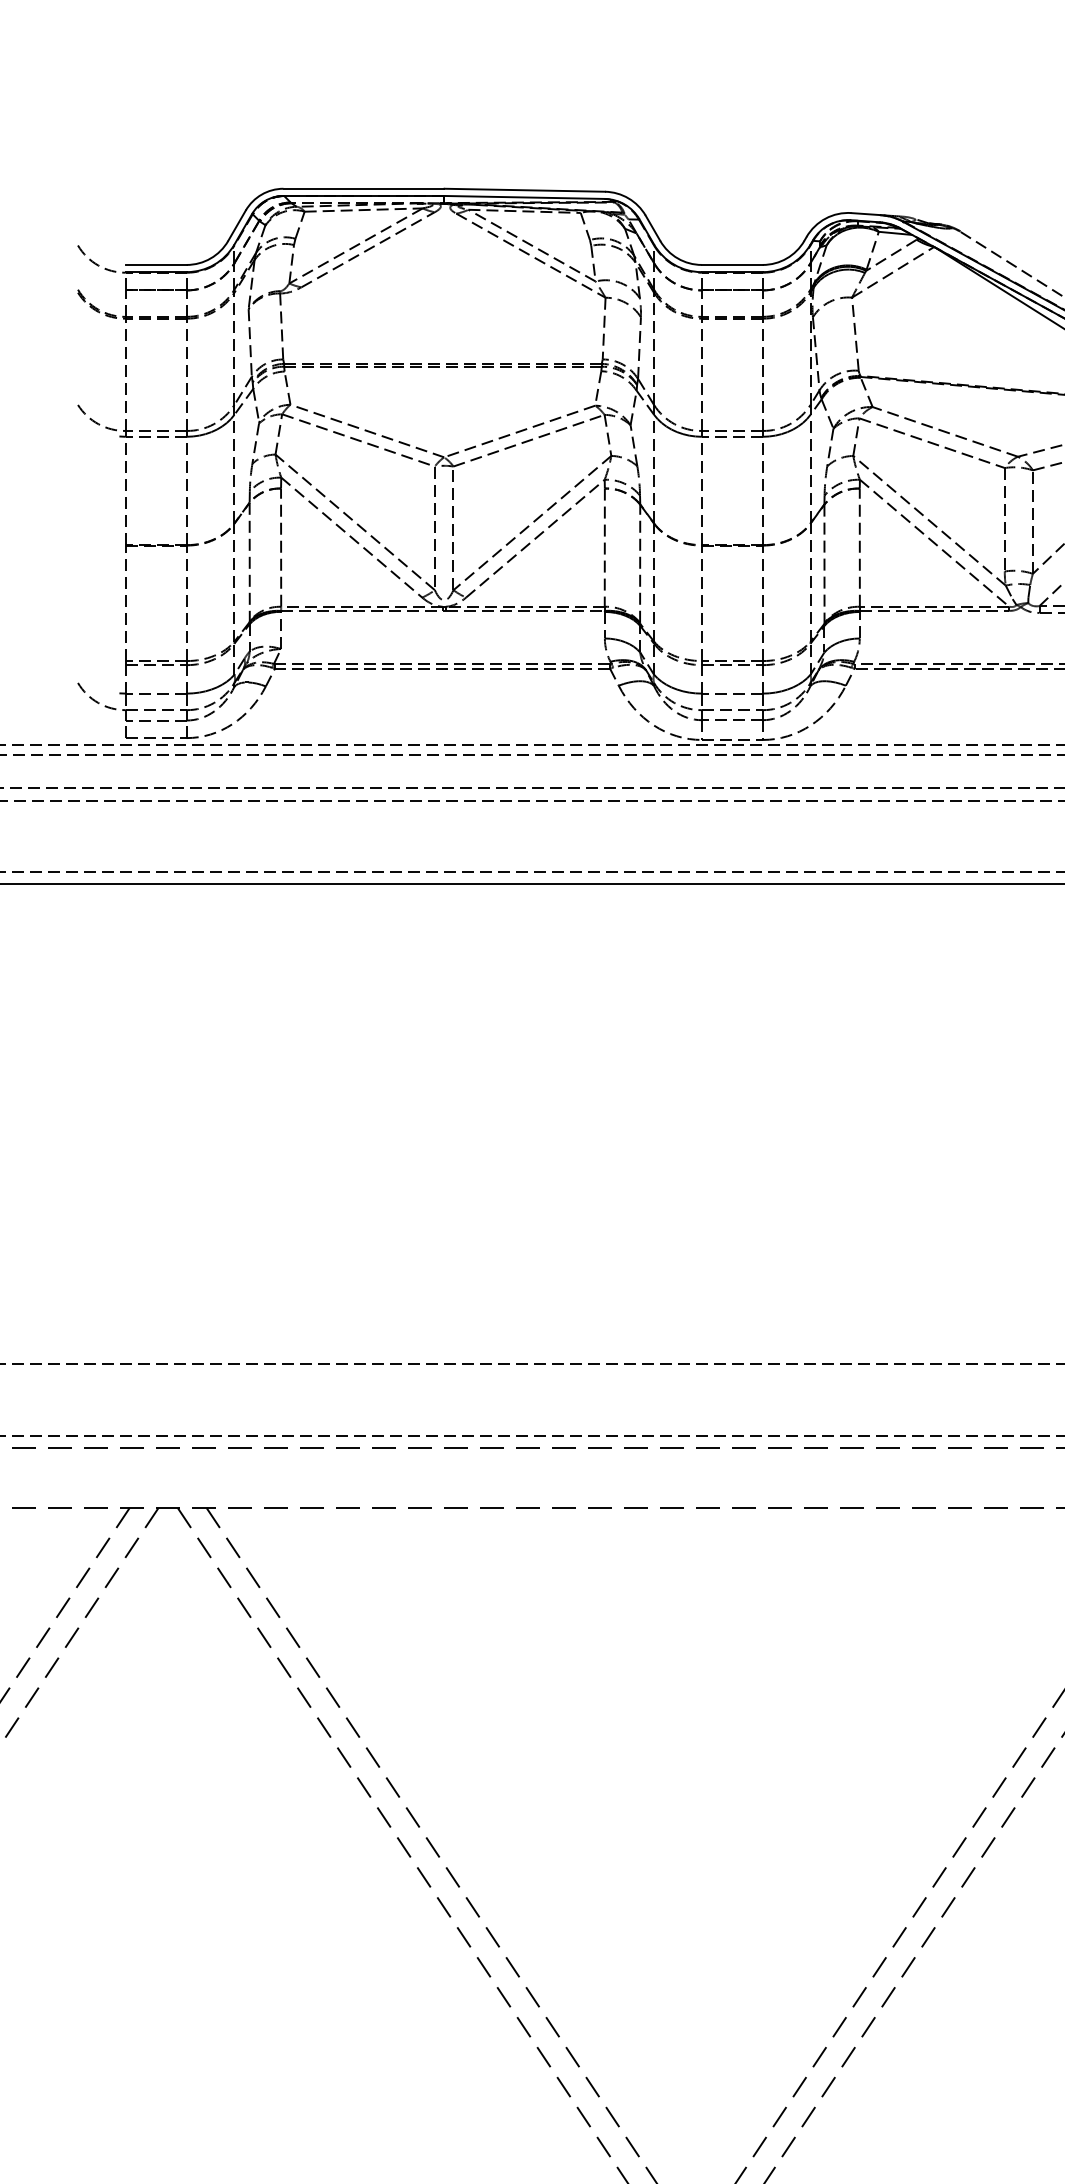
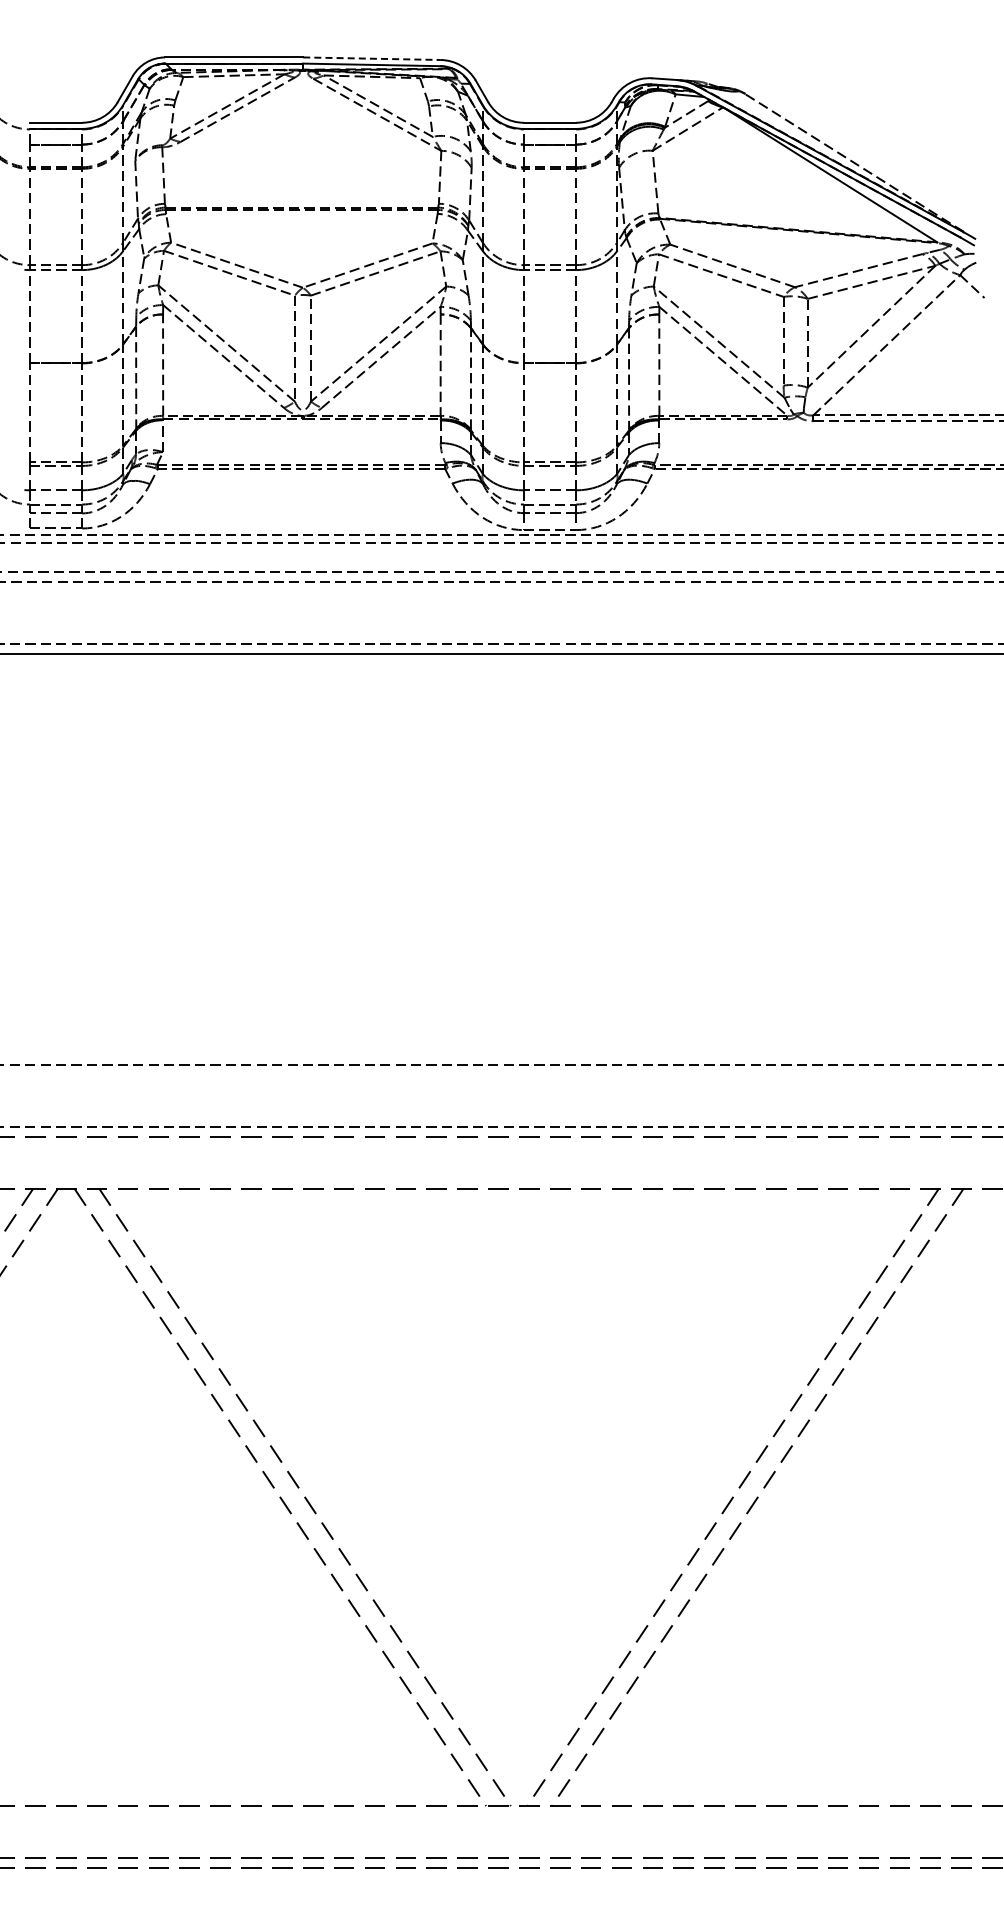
line: (525, 190) -> (372, 58), solid -> dashed

